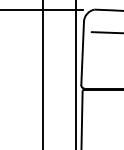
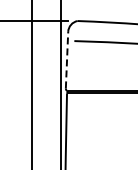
line: (83, 52) -> (67, 59), solid -> dashed

